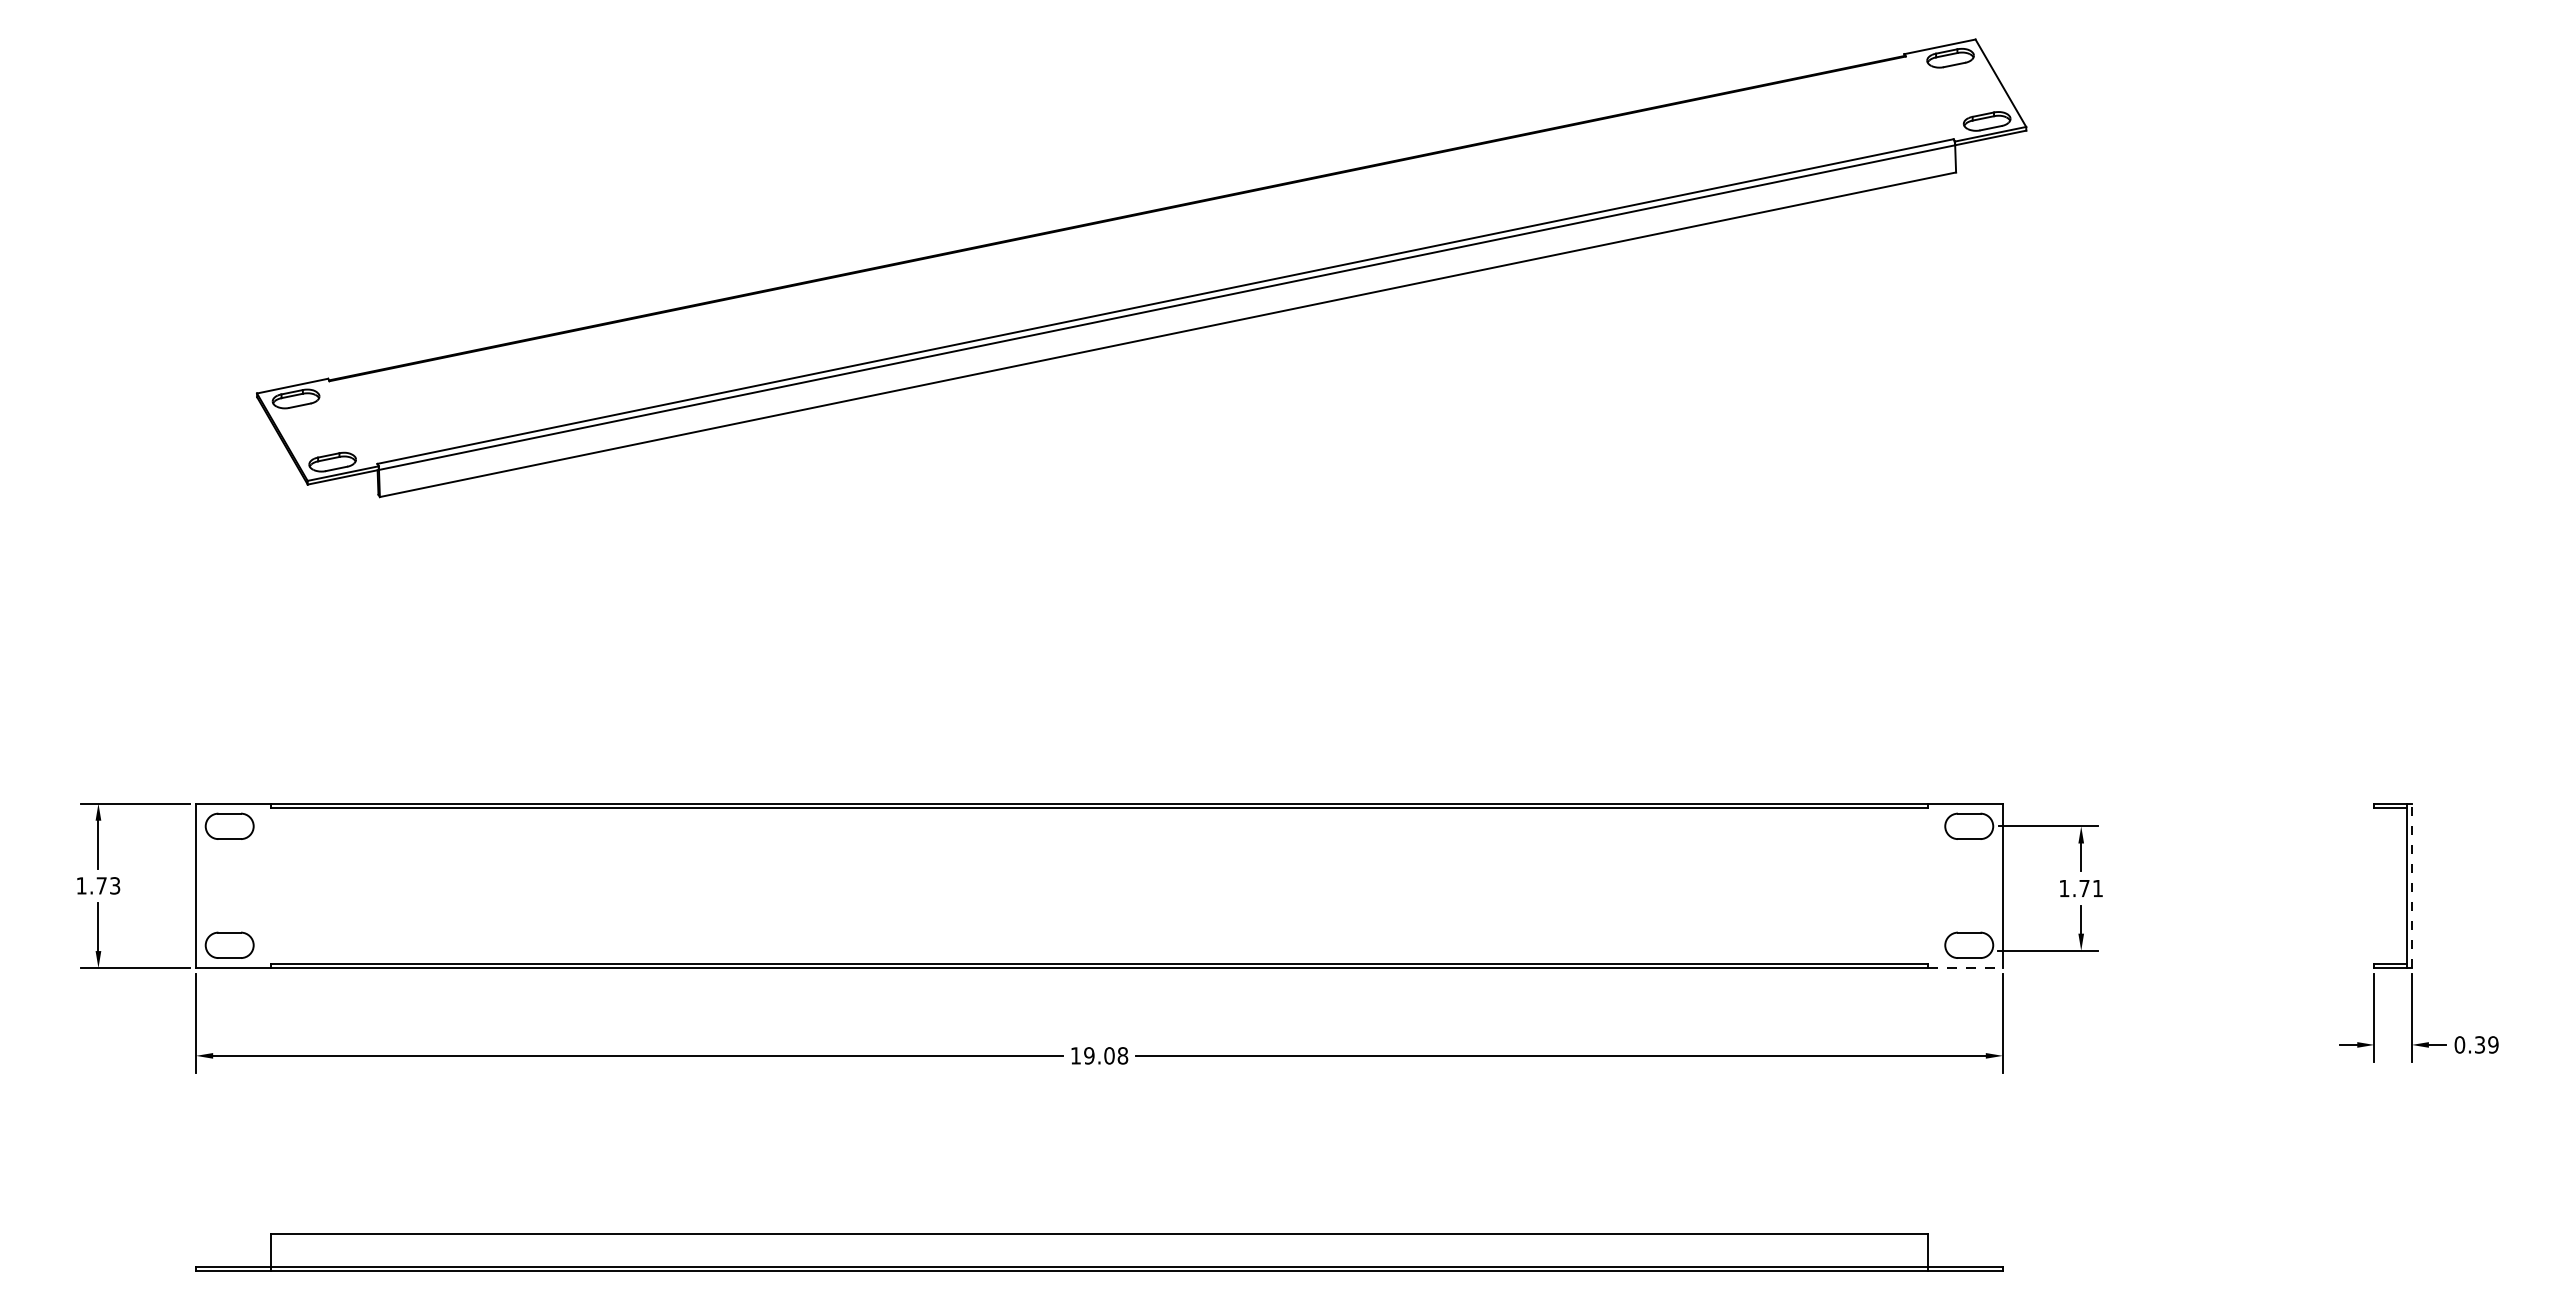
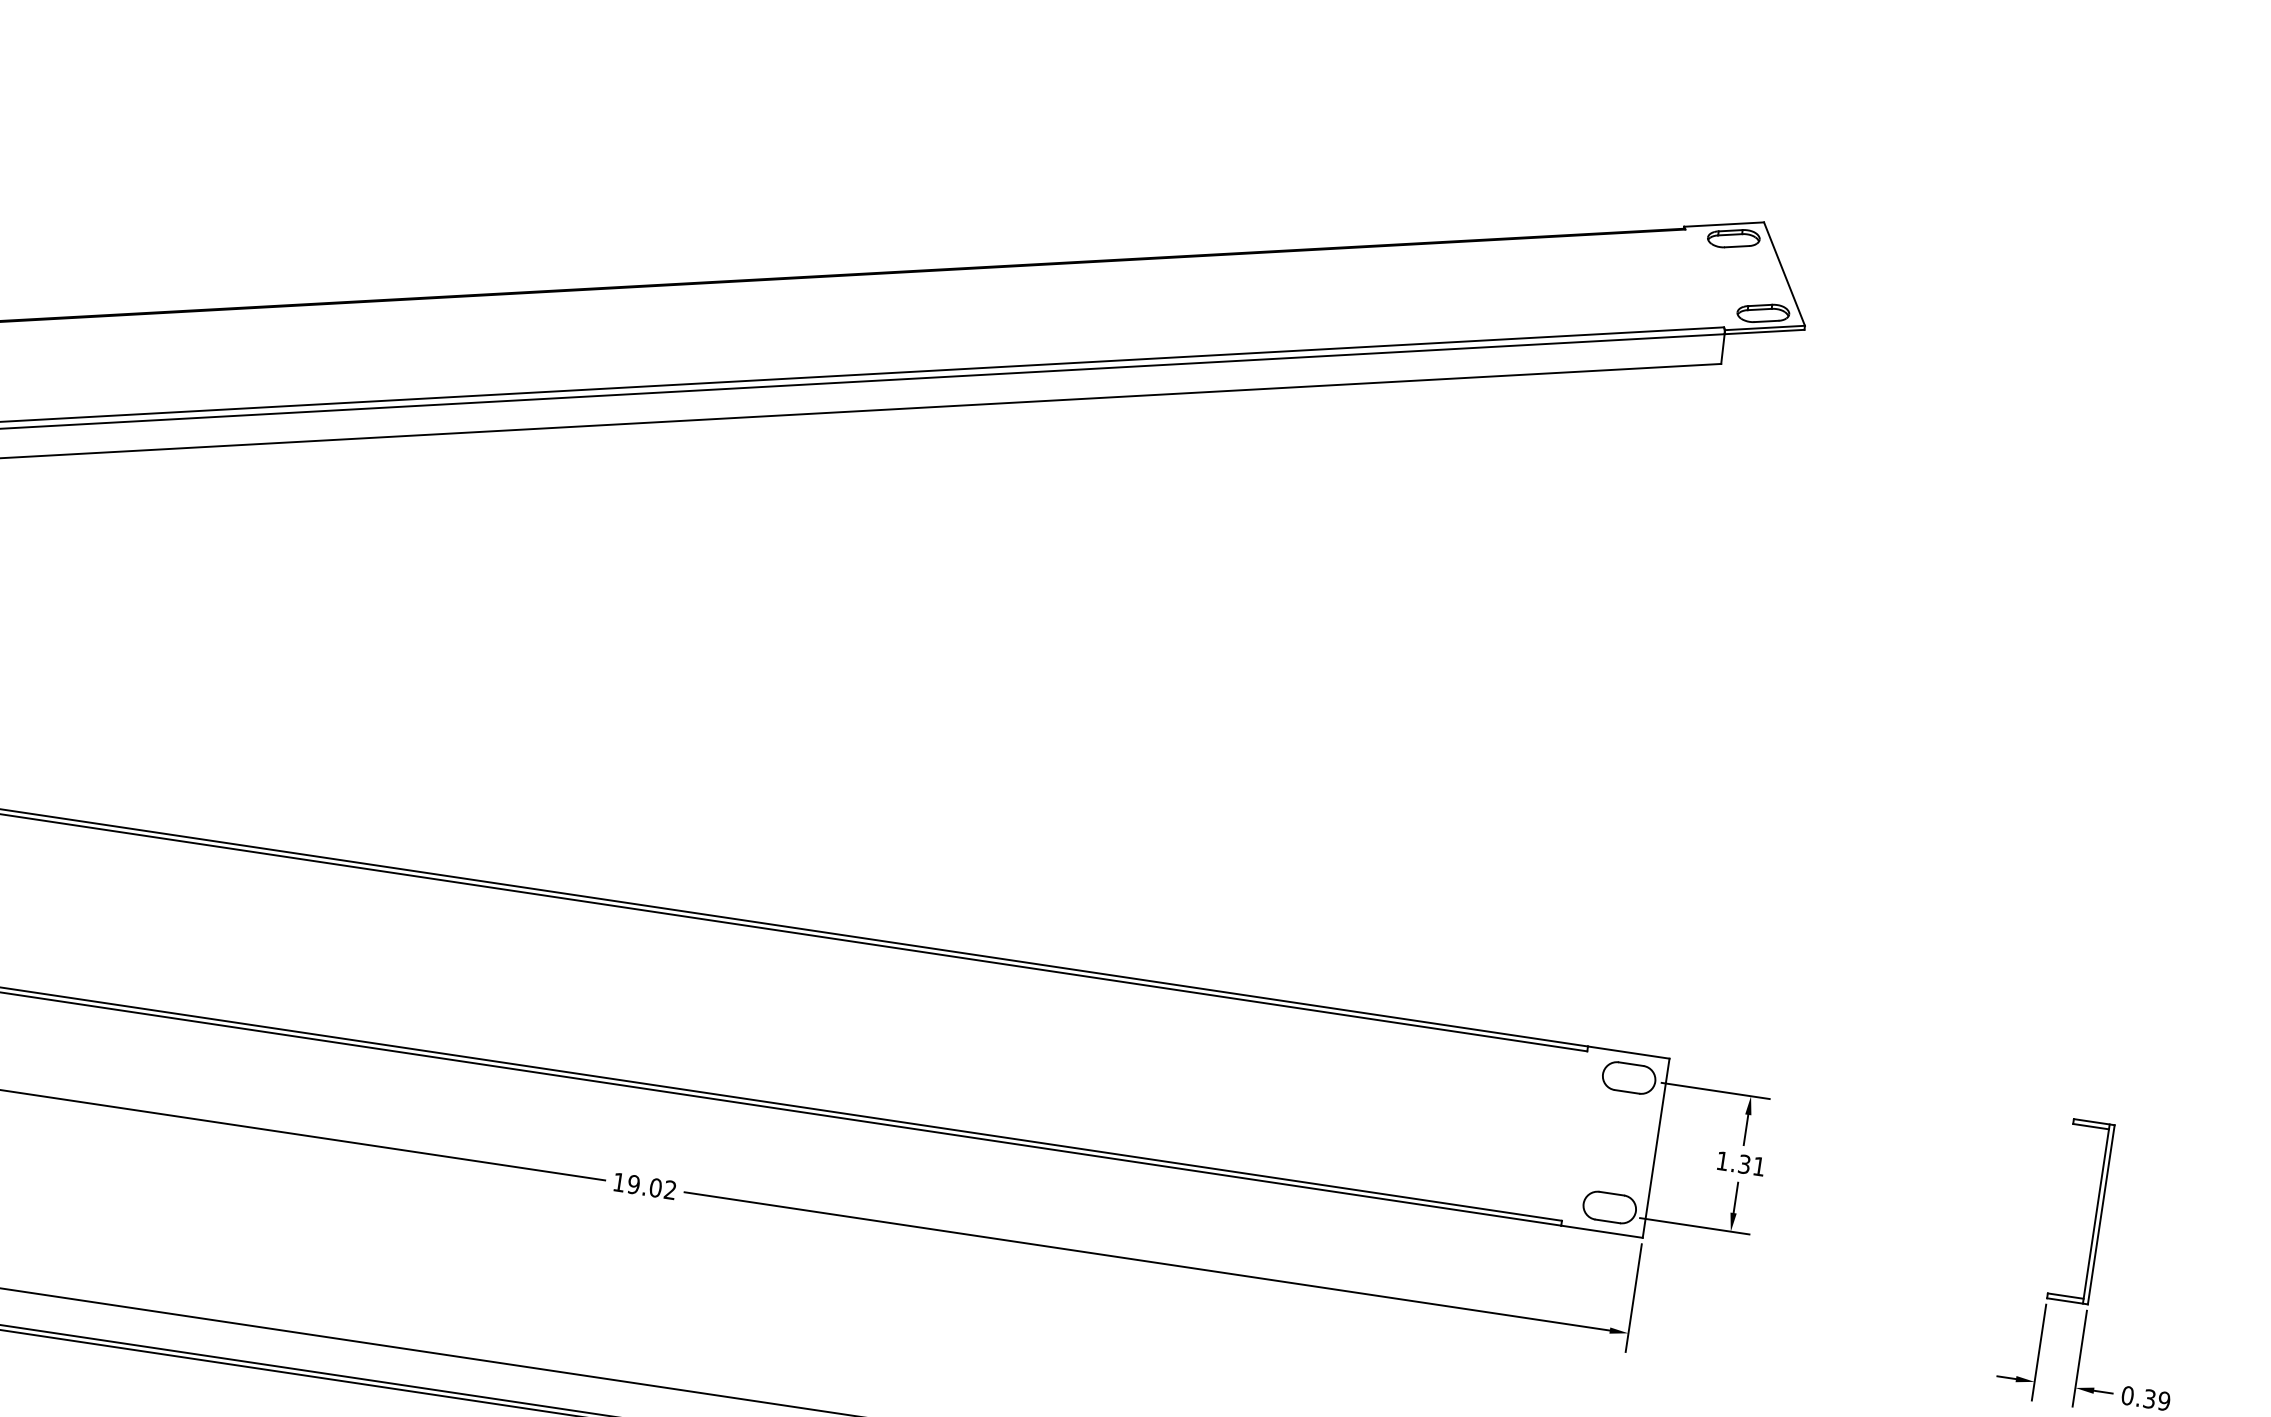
line: (2411, 885) -> (2101, 1214), dashed -> solid
text: (2084, 888) -> (1744, 1164), 1.71 -> 1.31
line: (1966, 968) -> (1603, 1232), dashed -> solid
text: (1122, 1055) -> (670, 1189), 19.08 -> 19.02

